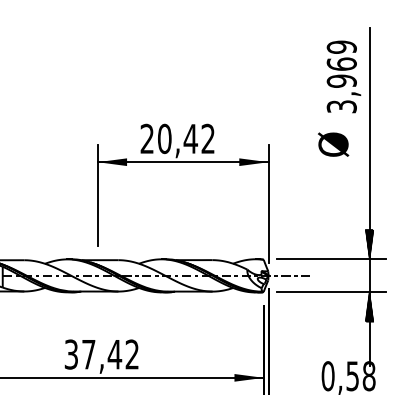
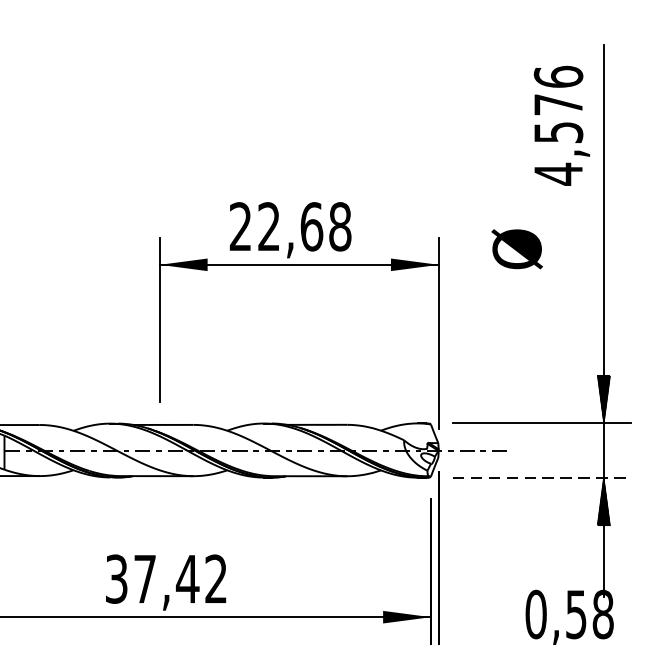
text: (341, 76) -> (557, 124), 3,969 -> 4,576
text: (186, 138) -> (304, 226), 20,42 -> 22,68
text: (333, 144) -> (517, 248), moved
line: (331, 292) -> (541, 477), solid -> dashed

